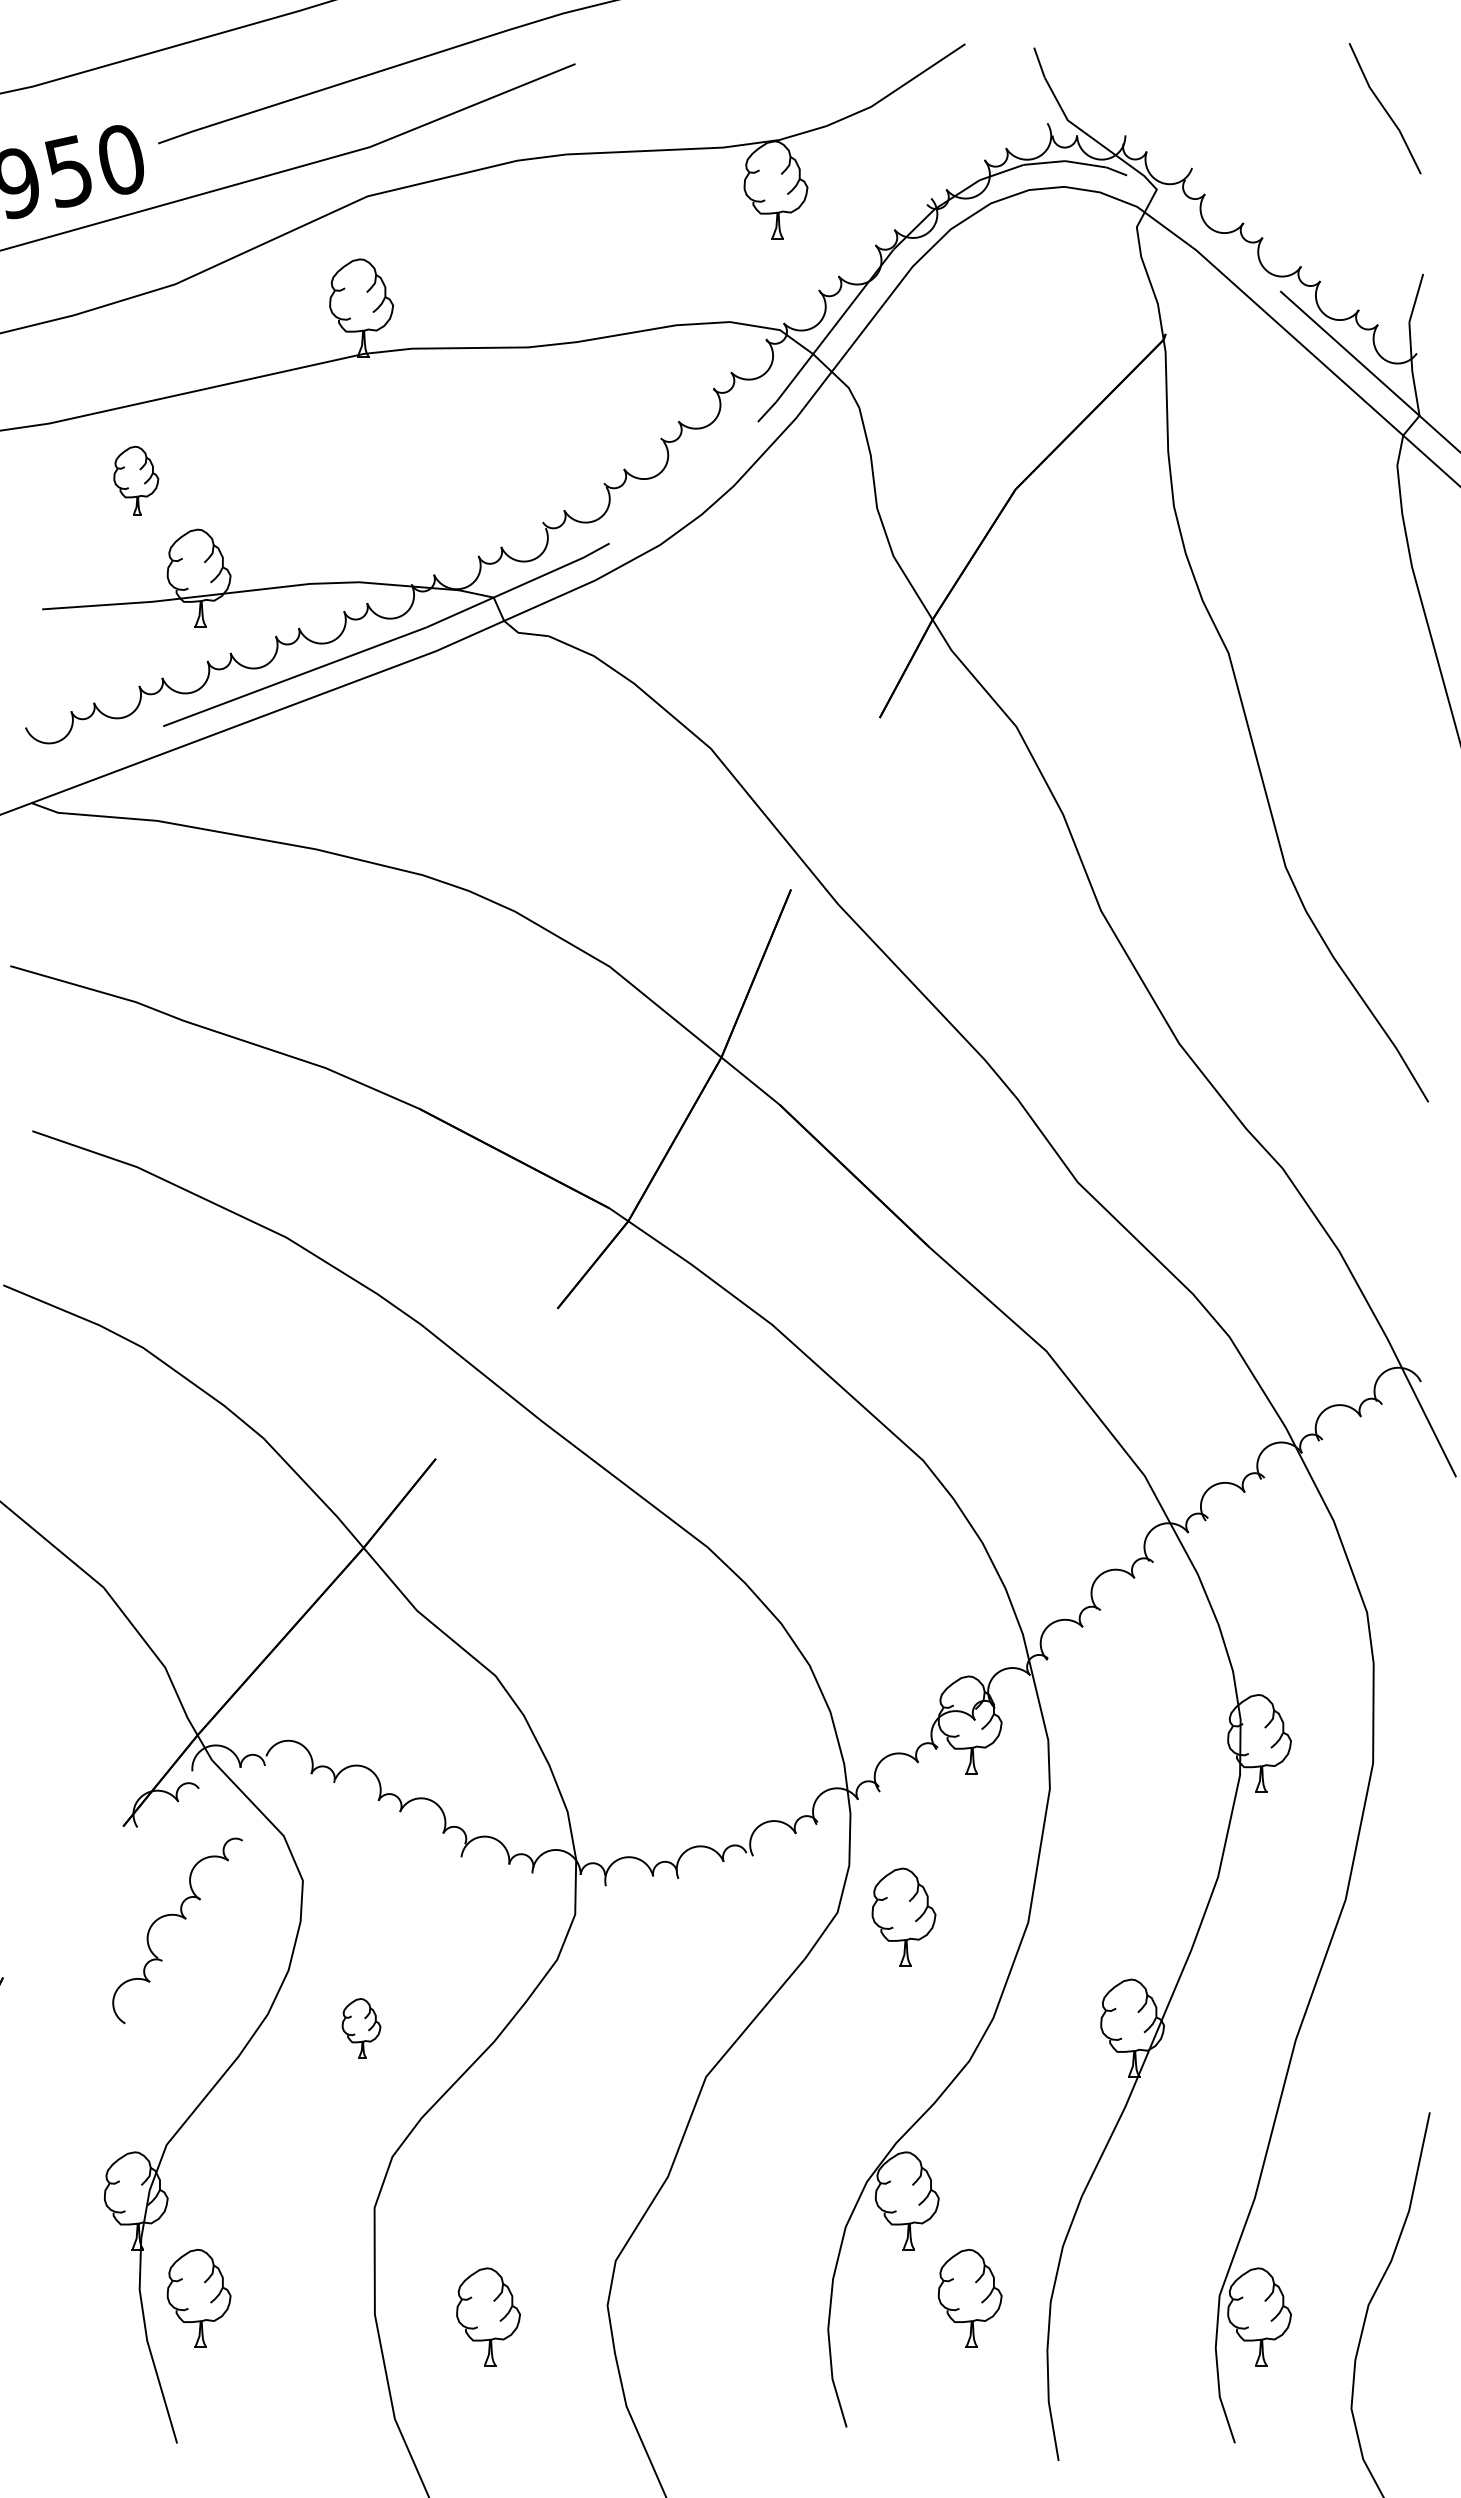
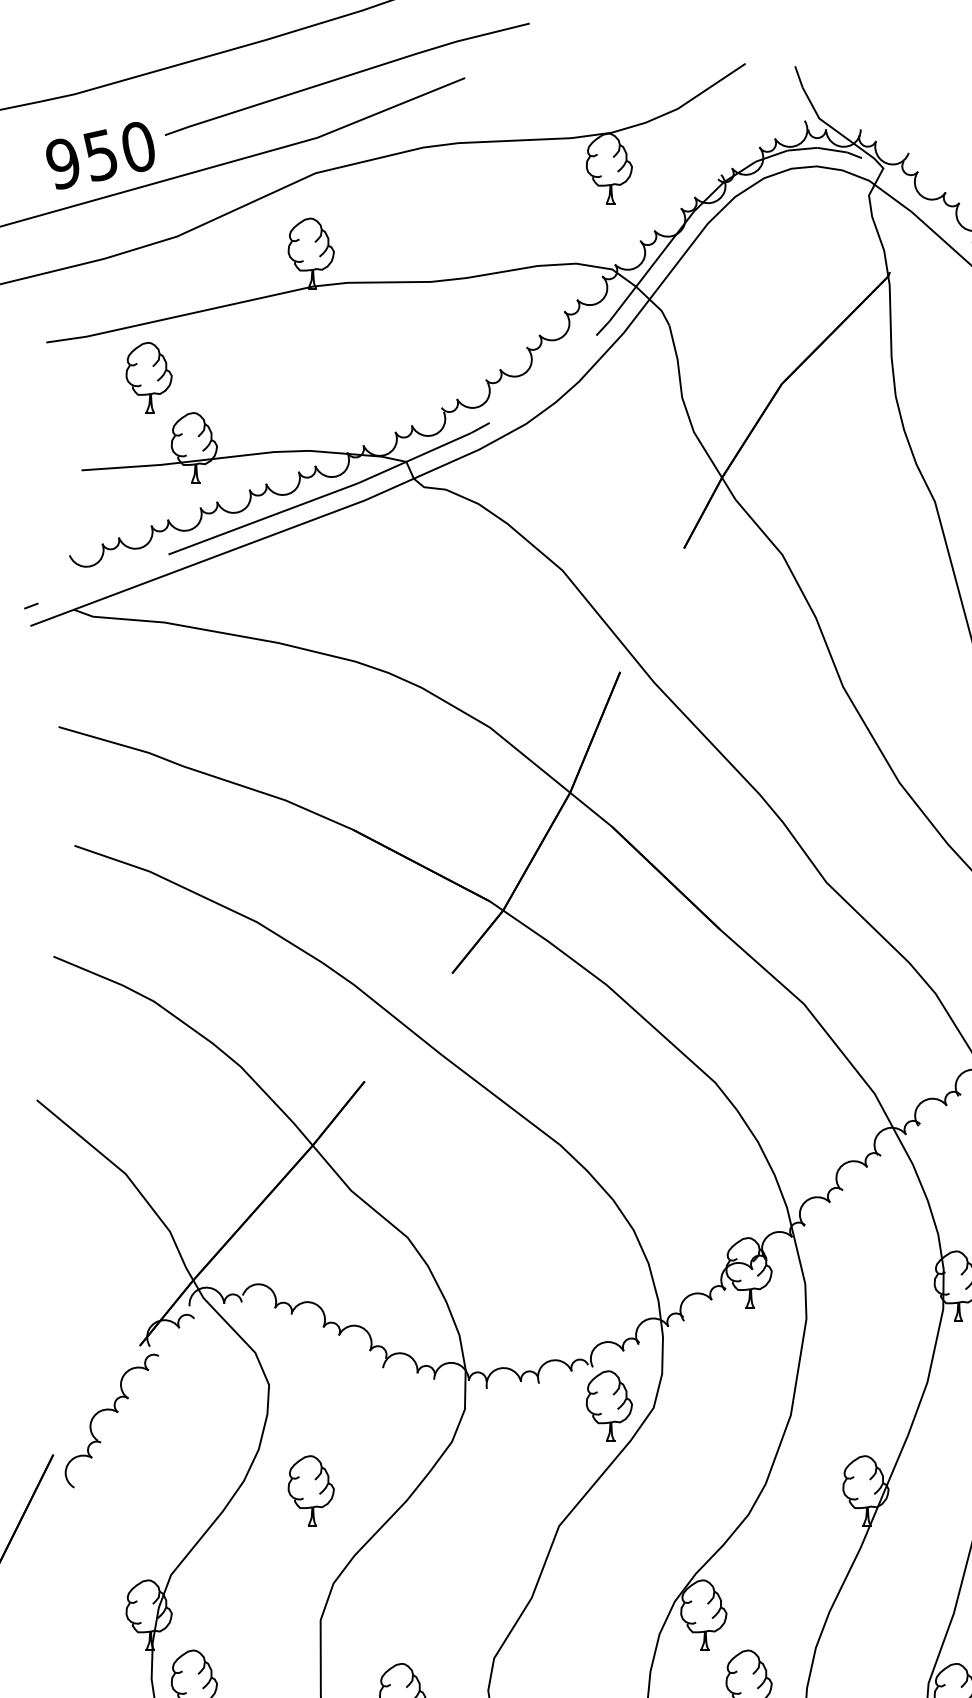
part: (136, 480) -> (149, 377), size x1.43
part: (903, 1916) -> (609, 1405), moved
part: (184, 1919) -> (116, 1412), moved
part: (361, 2027) -> (311, 1490), size x1.67

